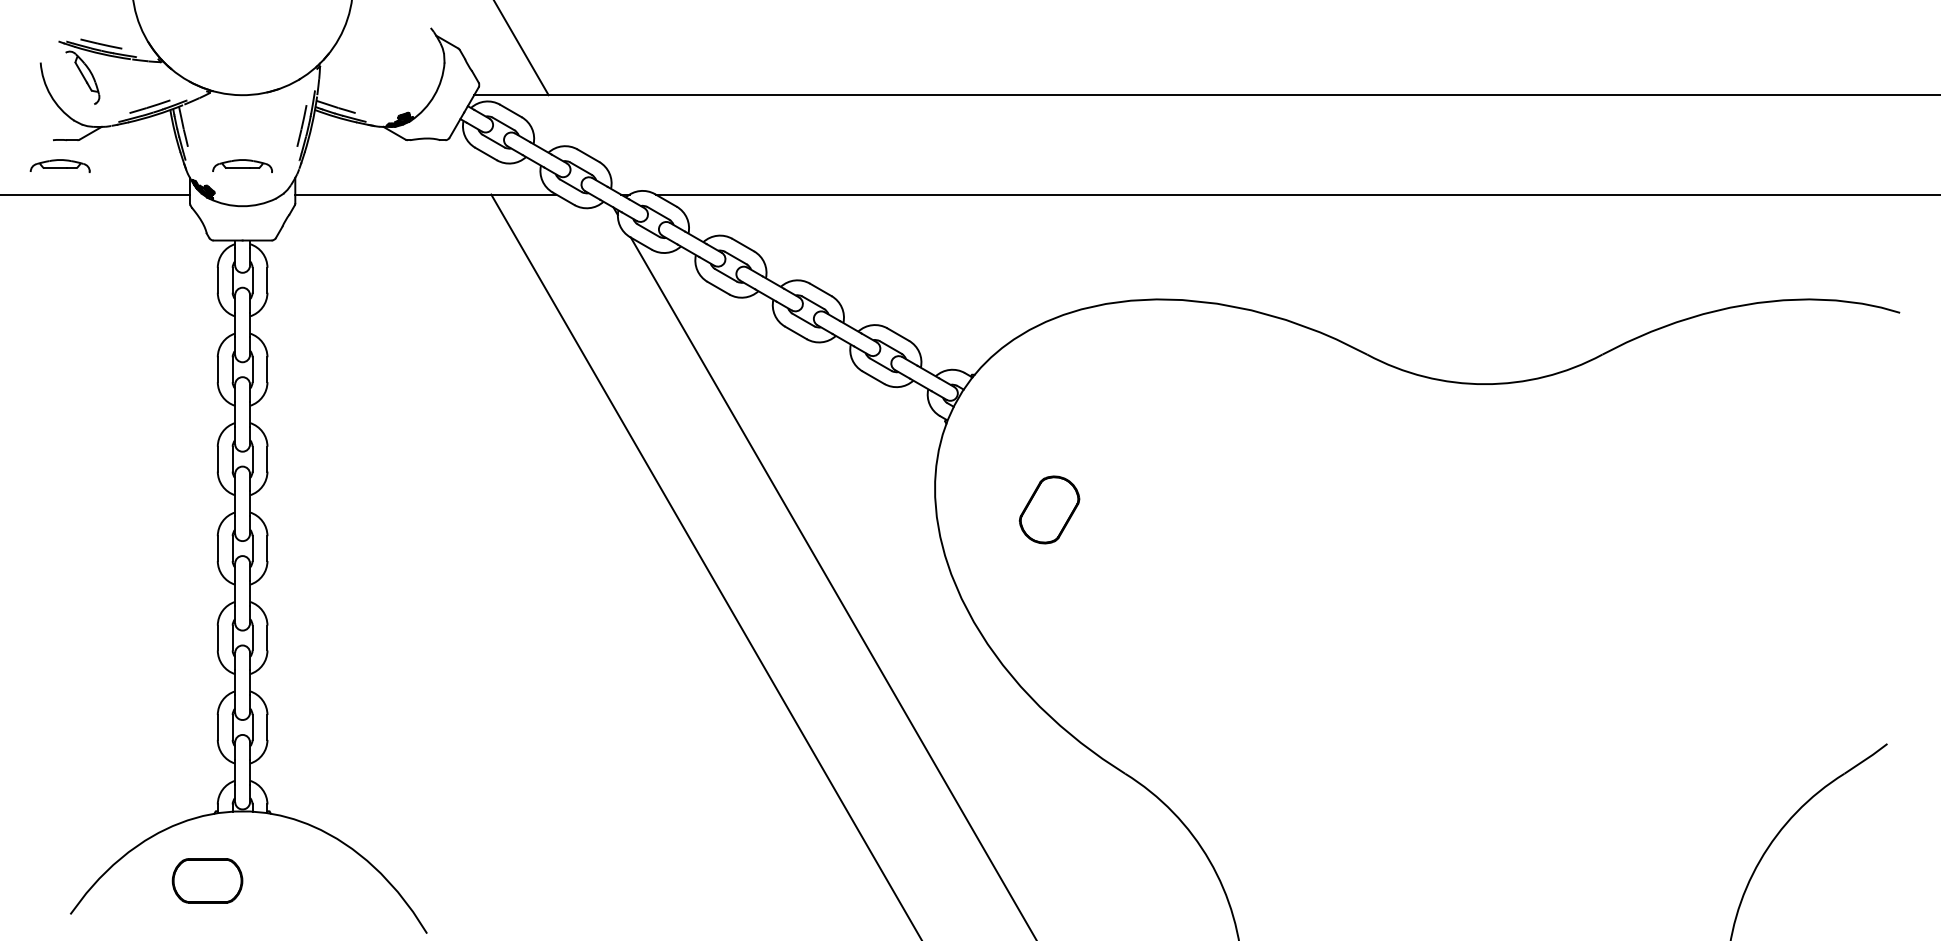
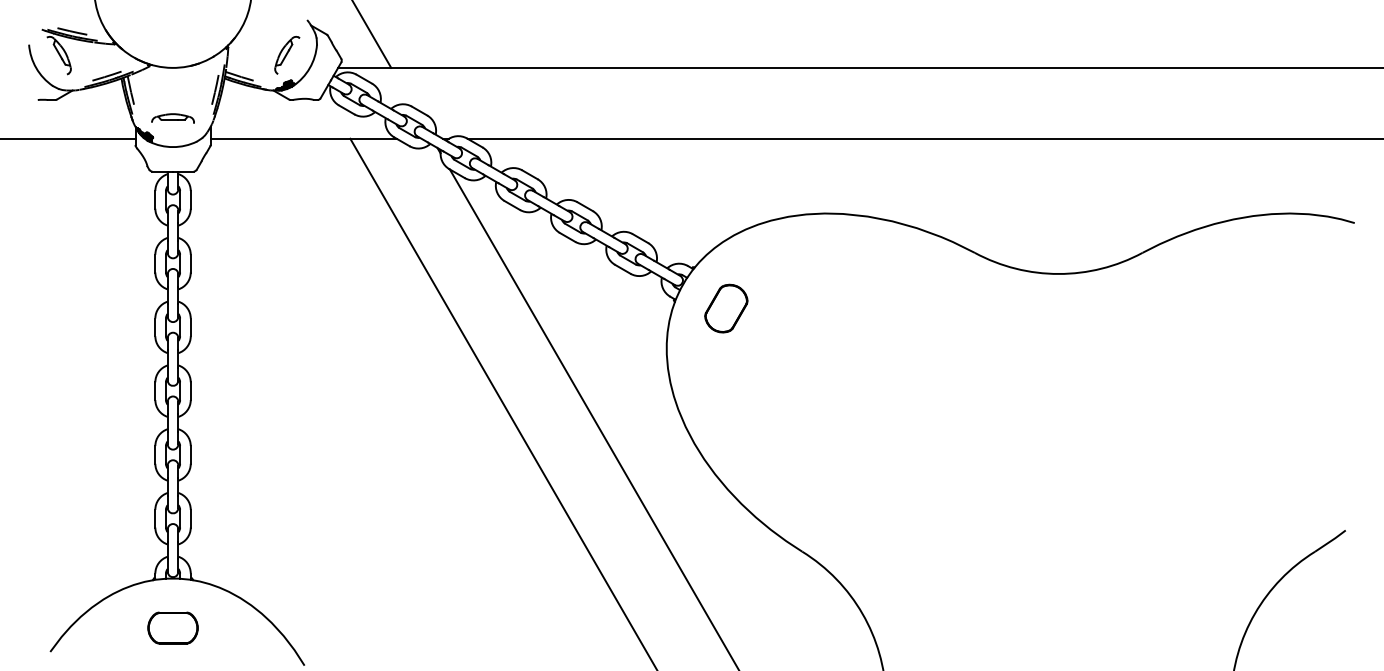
part: (403, 77) -> (287, 55), added
part: (59, 166) -> (42, 118), removed
part: (1049, 509) -> (726, 308), moved
part: (206, 880) -> (172, 627), moved

